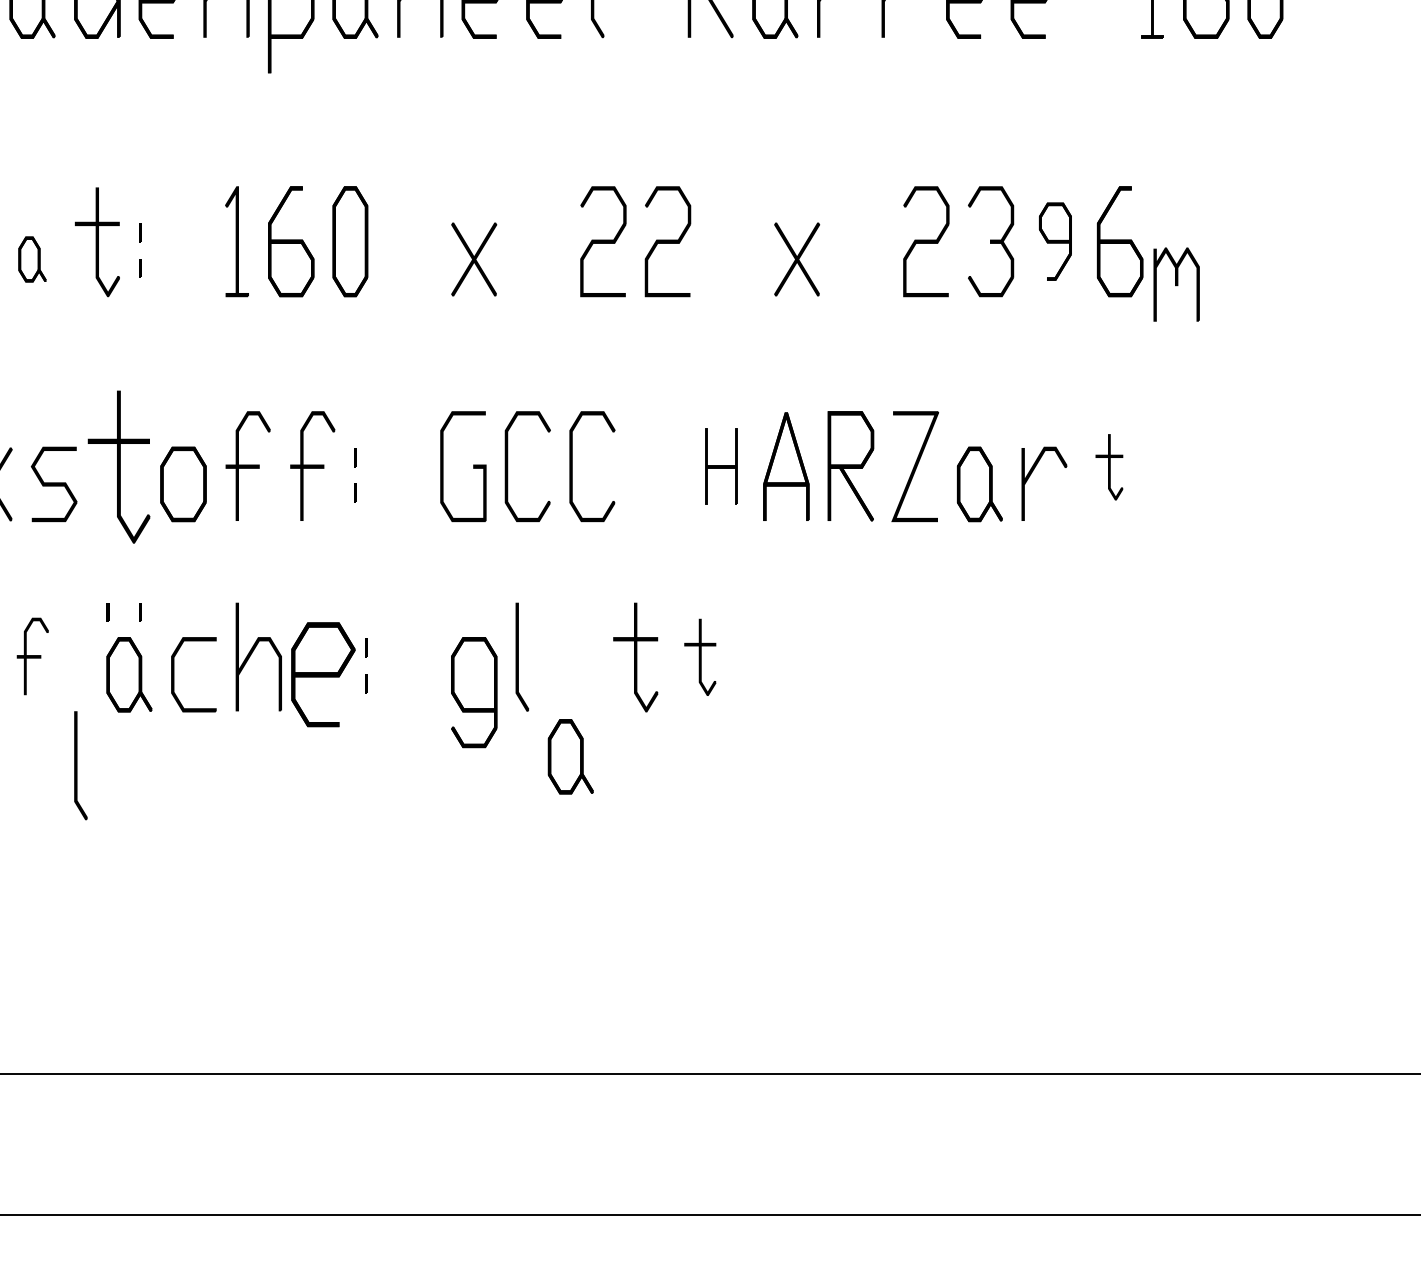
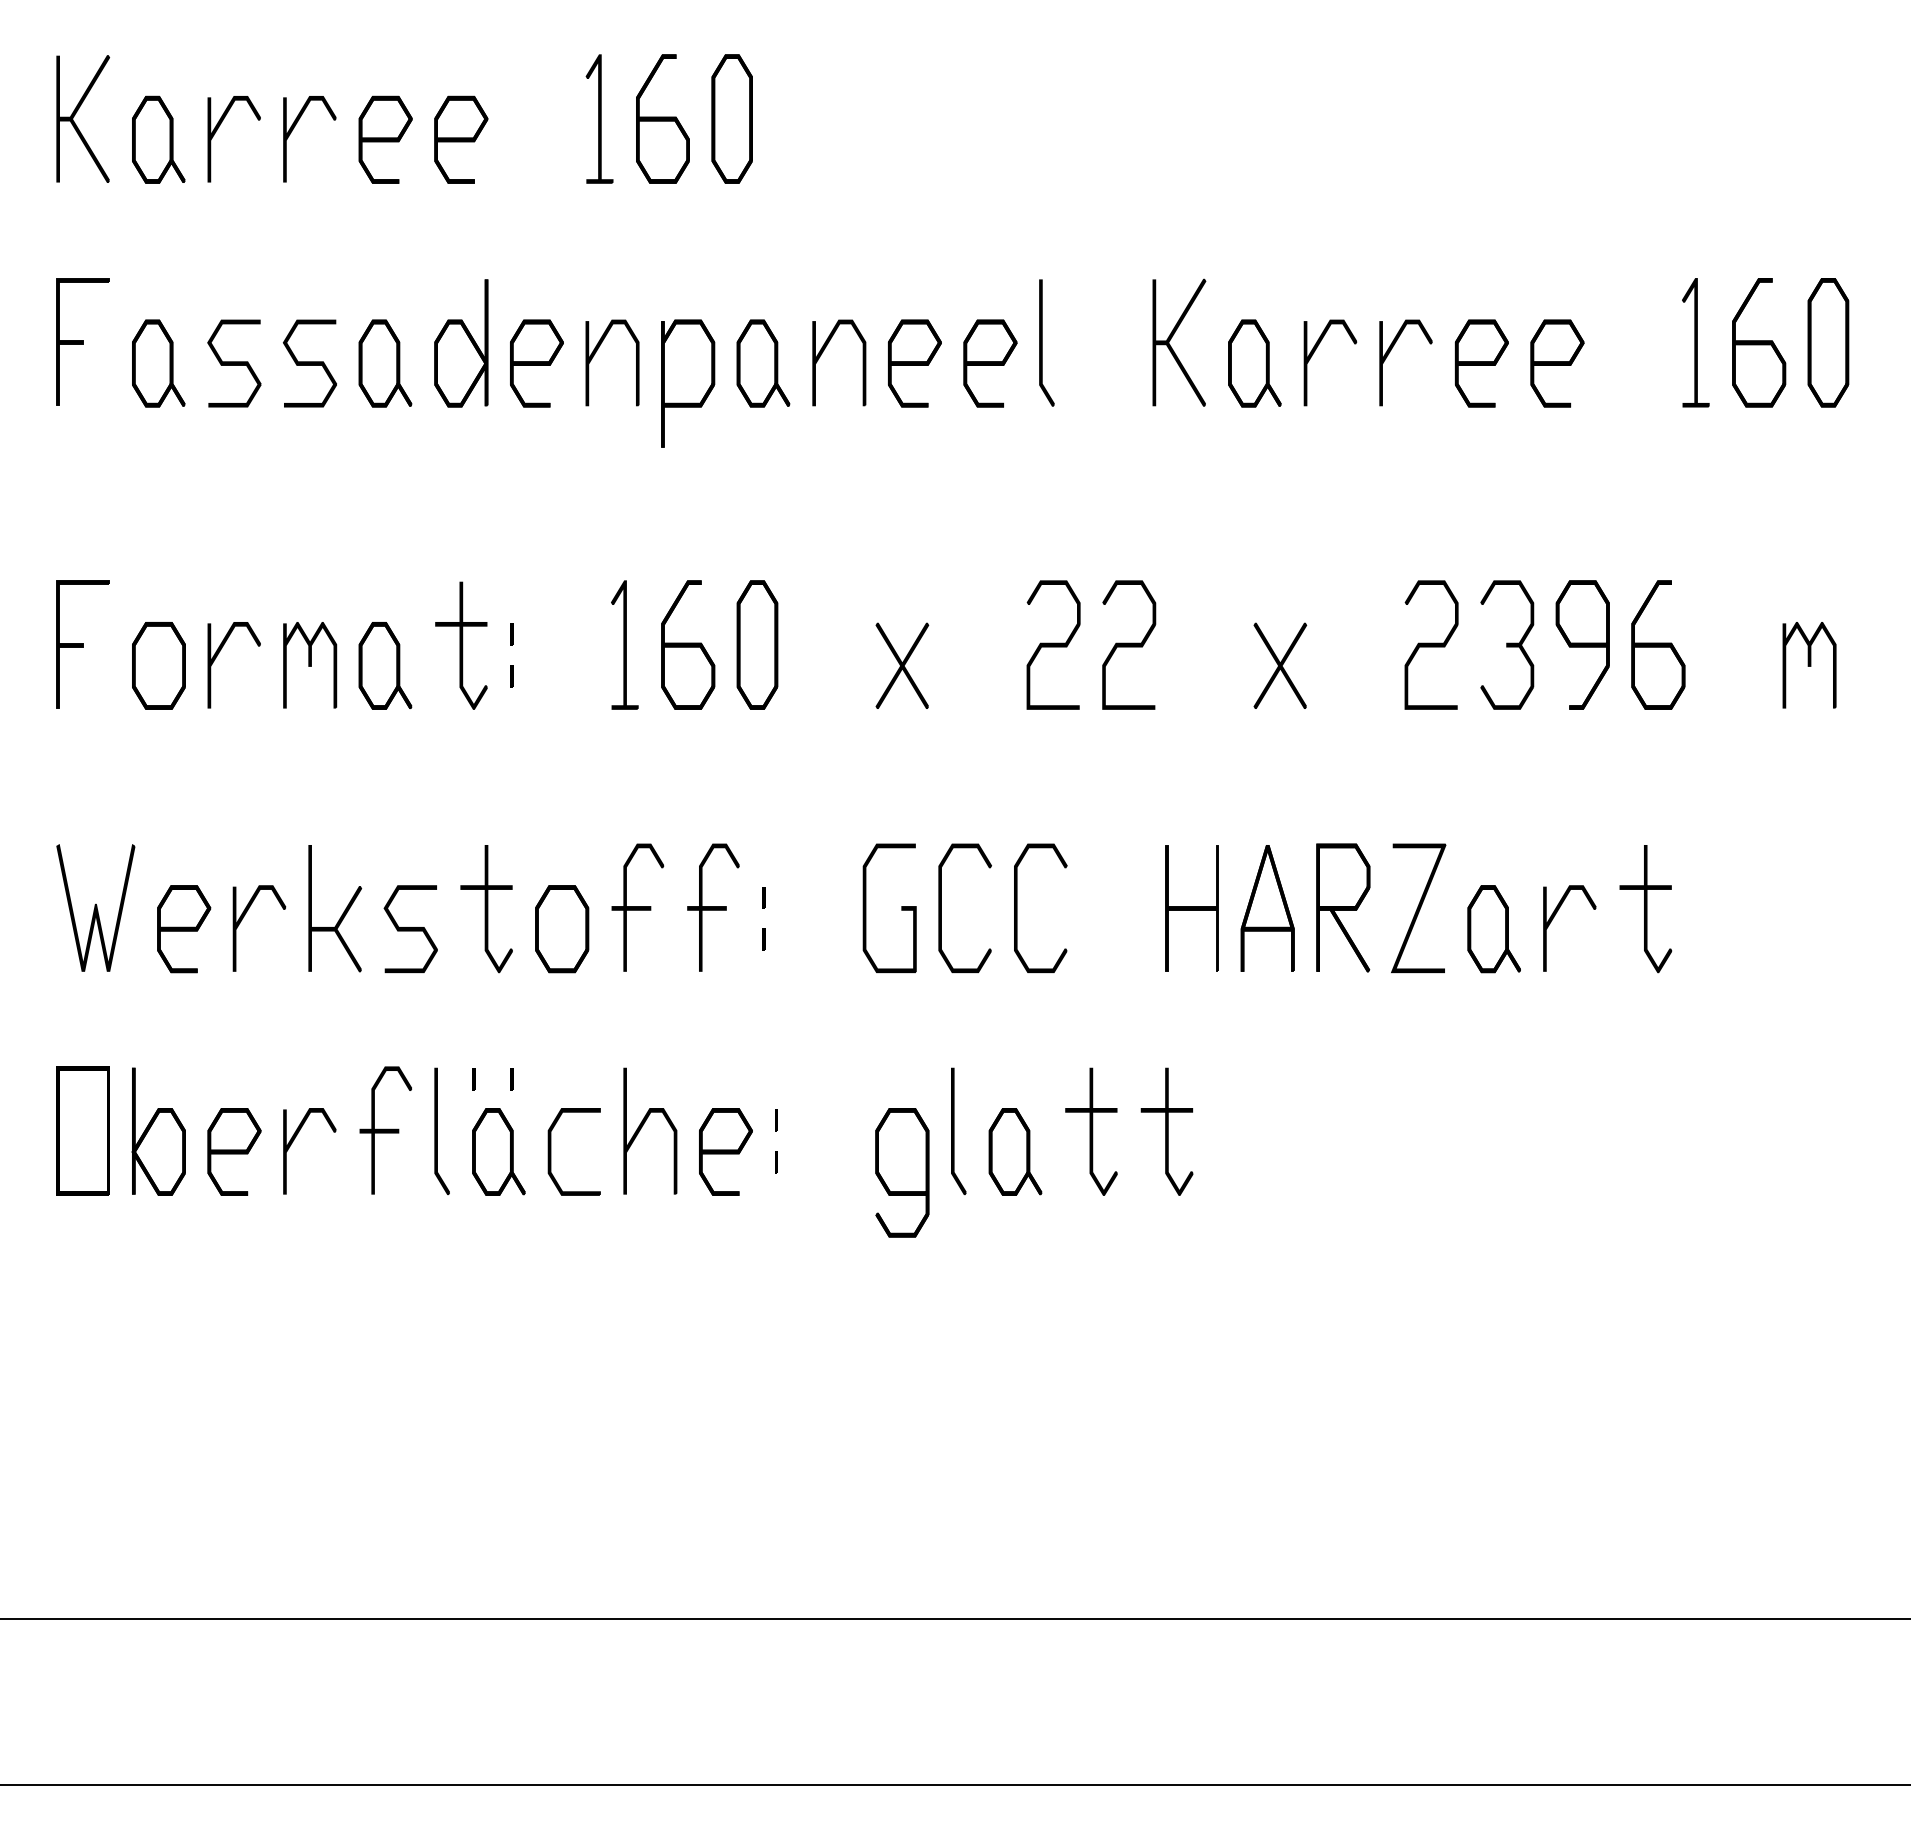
part: (1055, 241) -> (1582, 644), size x1.43
part: (32, 259) -> (385, 665), size x1.67
part: (1176, 284) -> (1809, 665), moved
part: (721, 466) -> (1191, 908), size x1.43
part: (118, 467) -> (486, 909), size x0.71
part: (1109, 467) -> (1645, 909), size x1.67
part: (32, 656) -> (385, 1130), size x1.43
part: (699, 657) -> (1166, 1131), size x1.43
part: (323, 674) -> (725, 1151), size x0.71
part: (570, 756) -> (1015, 1151), moved
part: (80, 765) -> (441, 1131), moved

